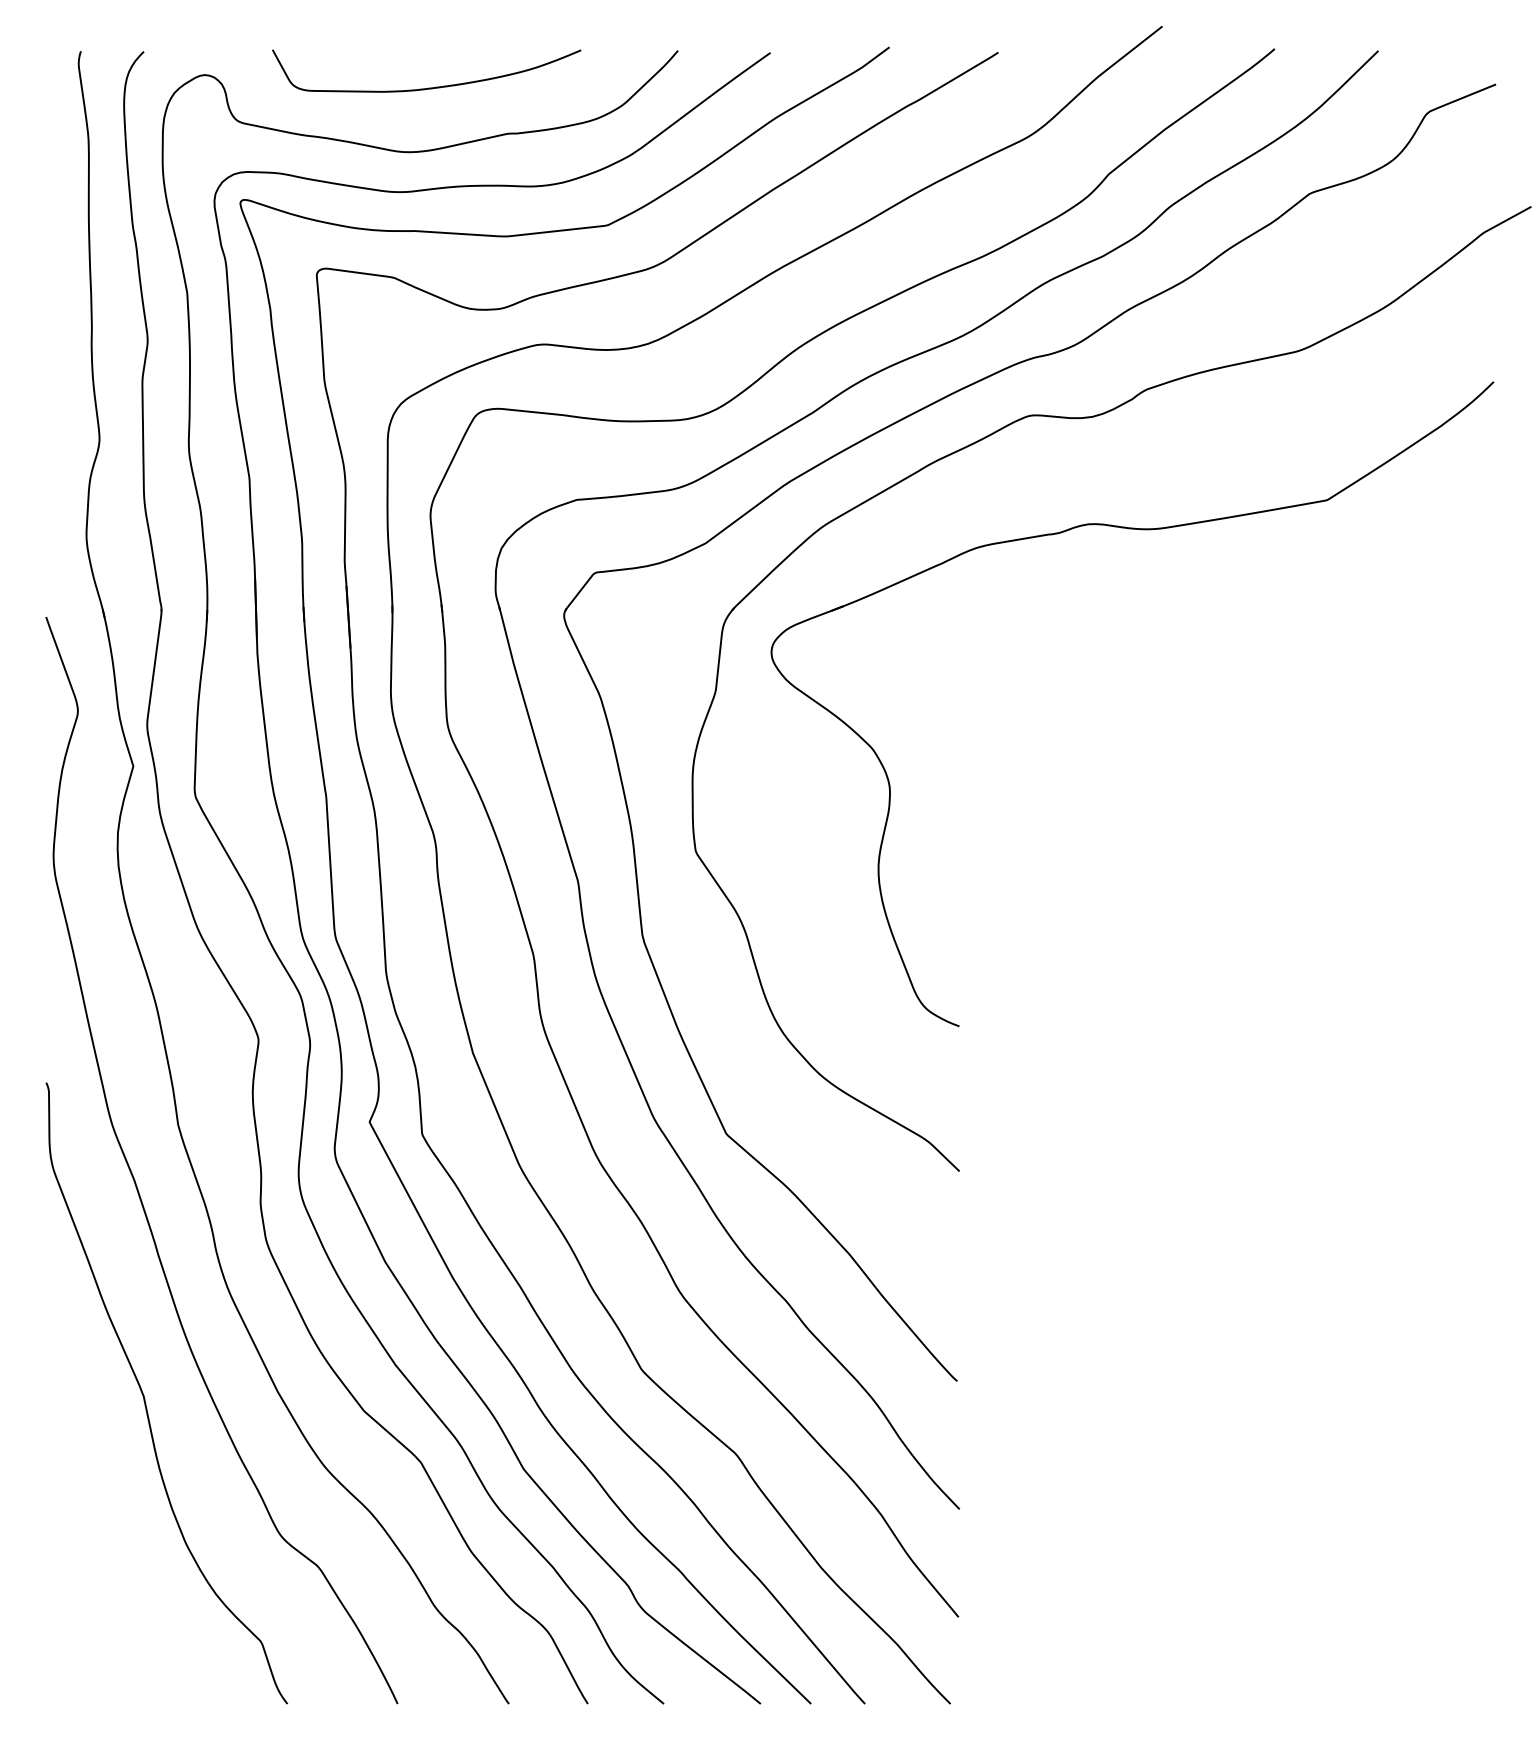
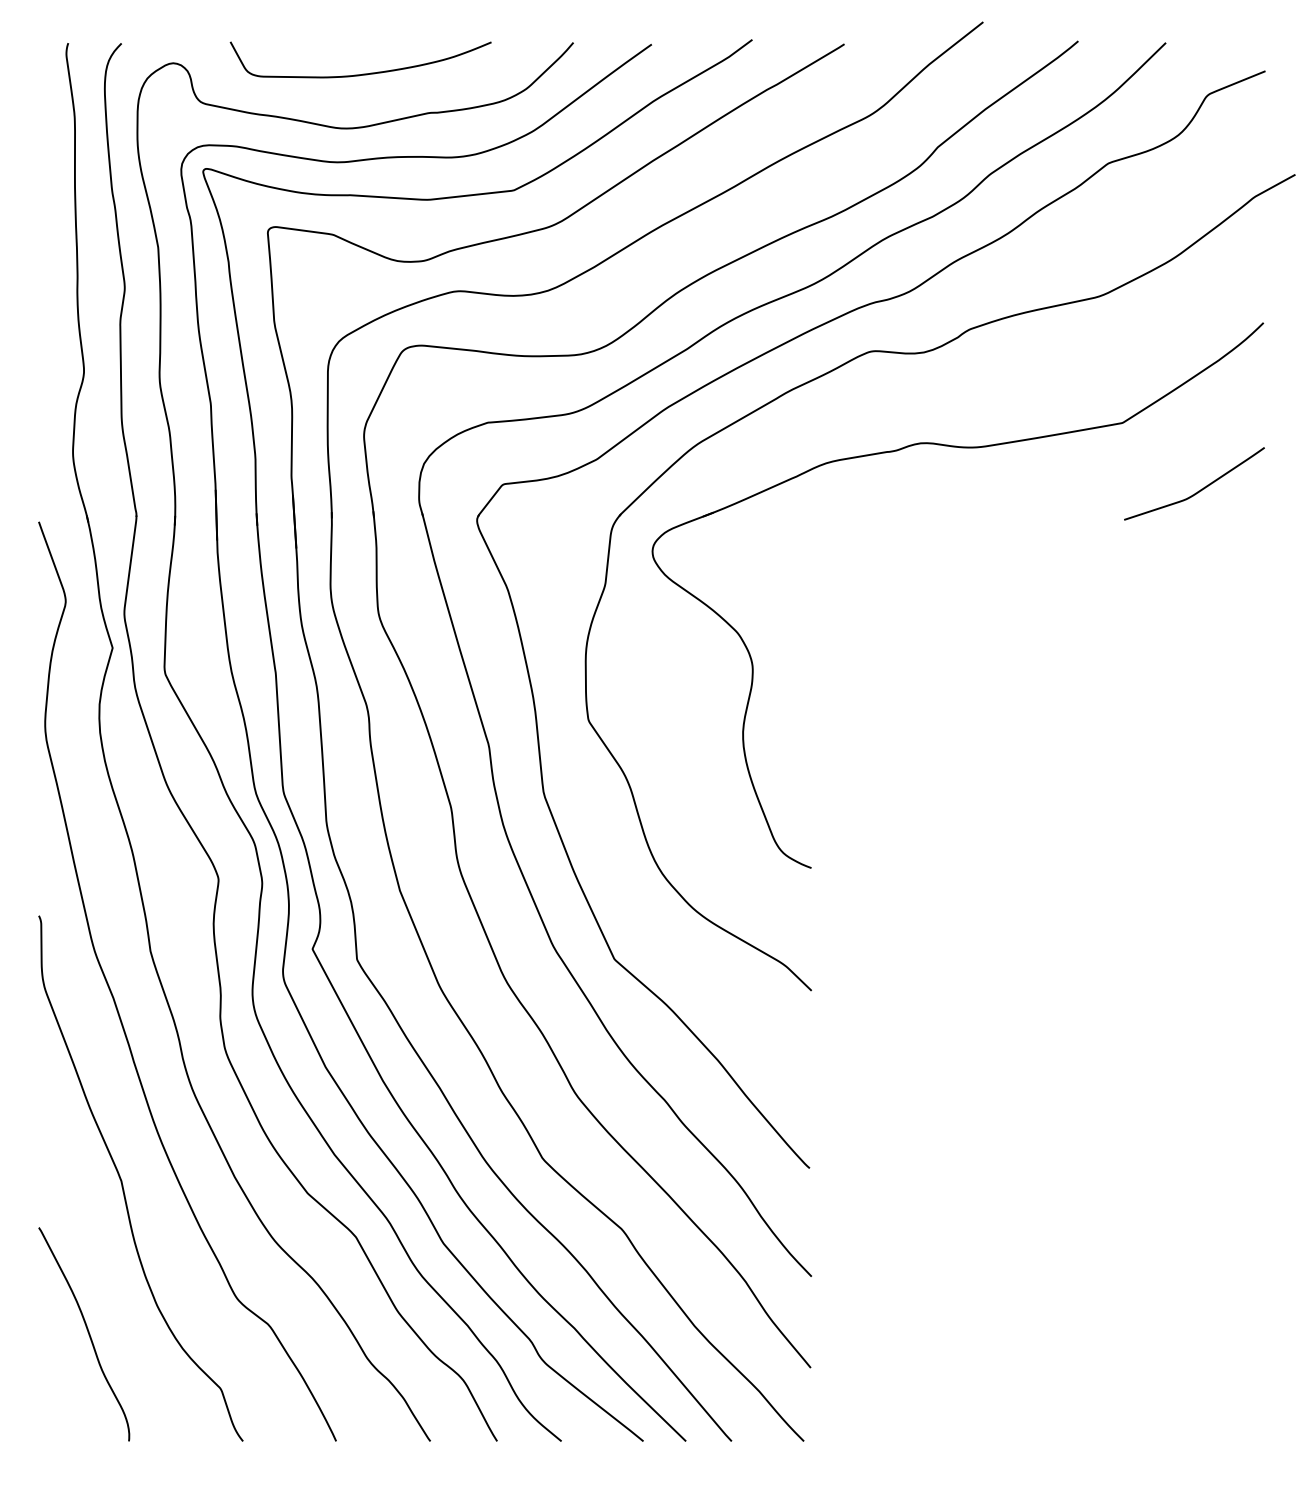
curve: (1416, 580) -> (1198, 490), added
curve: (103, 1575) -> (87, 1332), added

